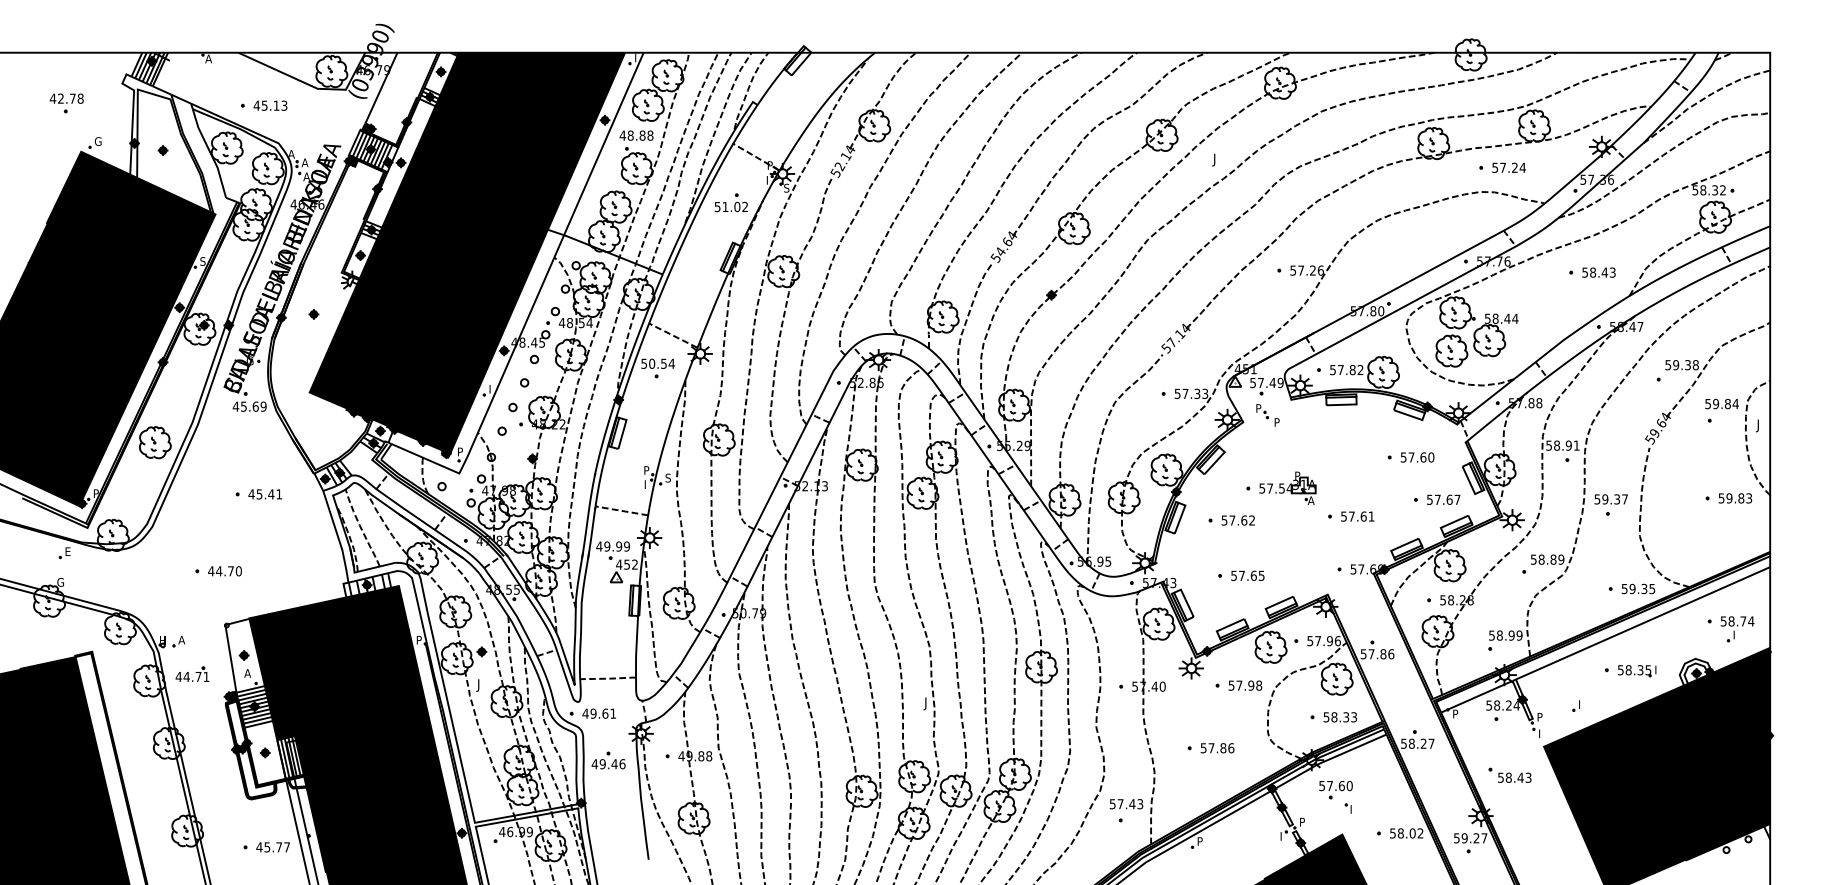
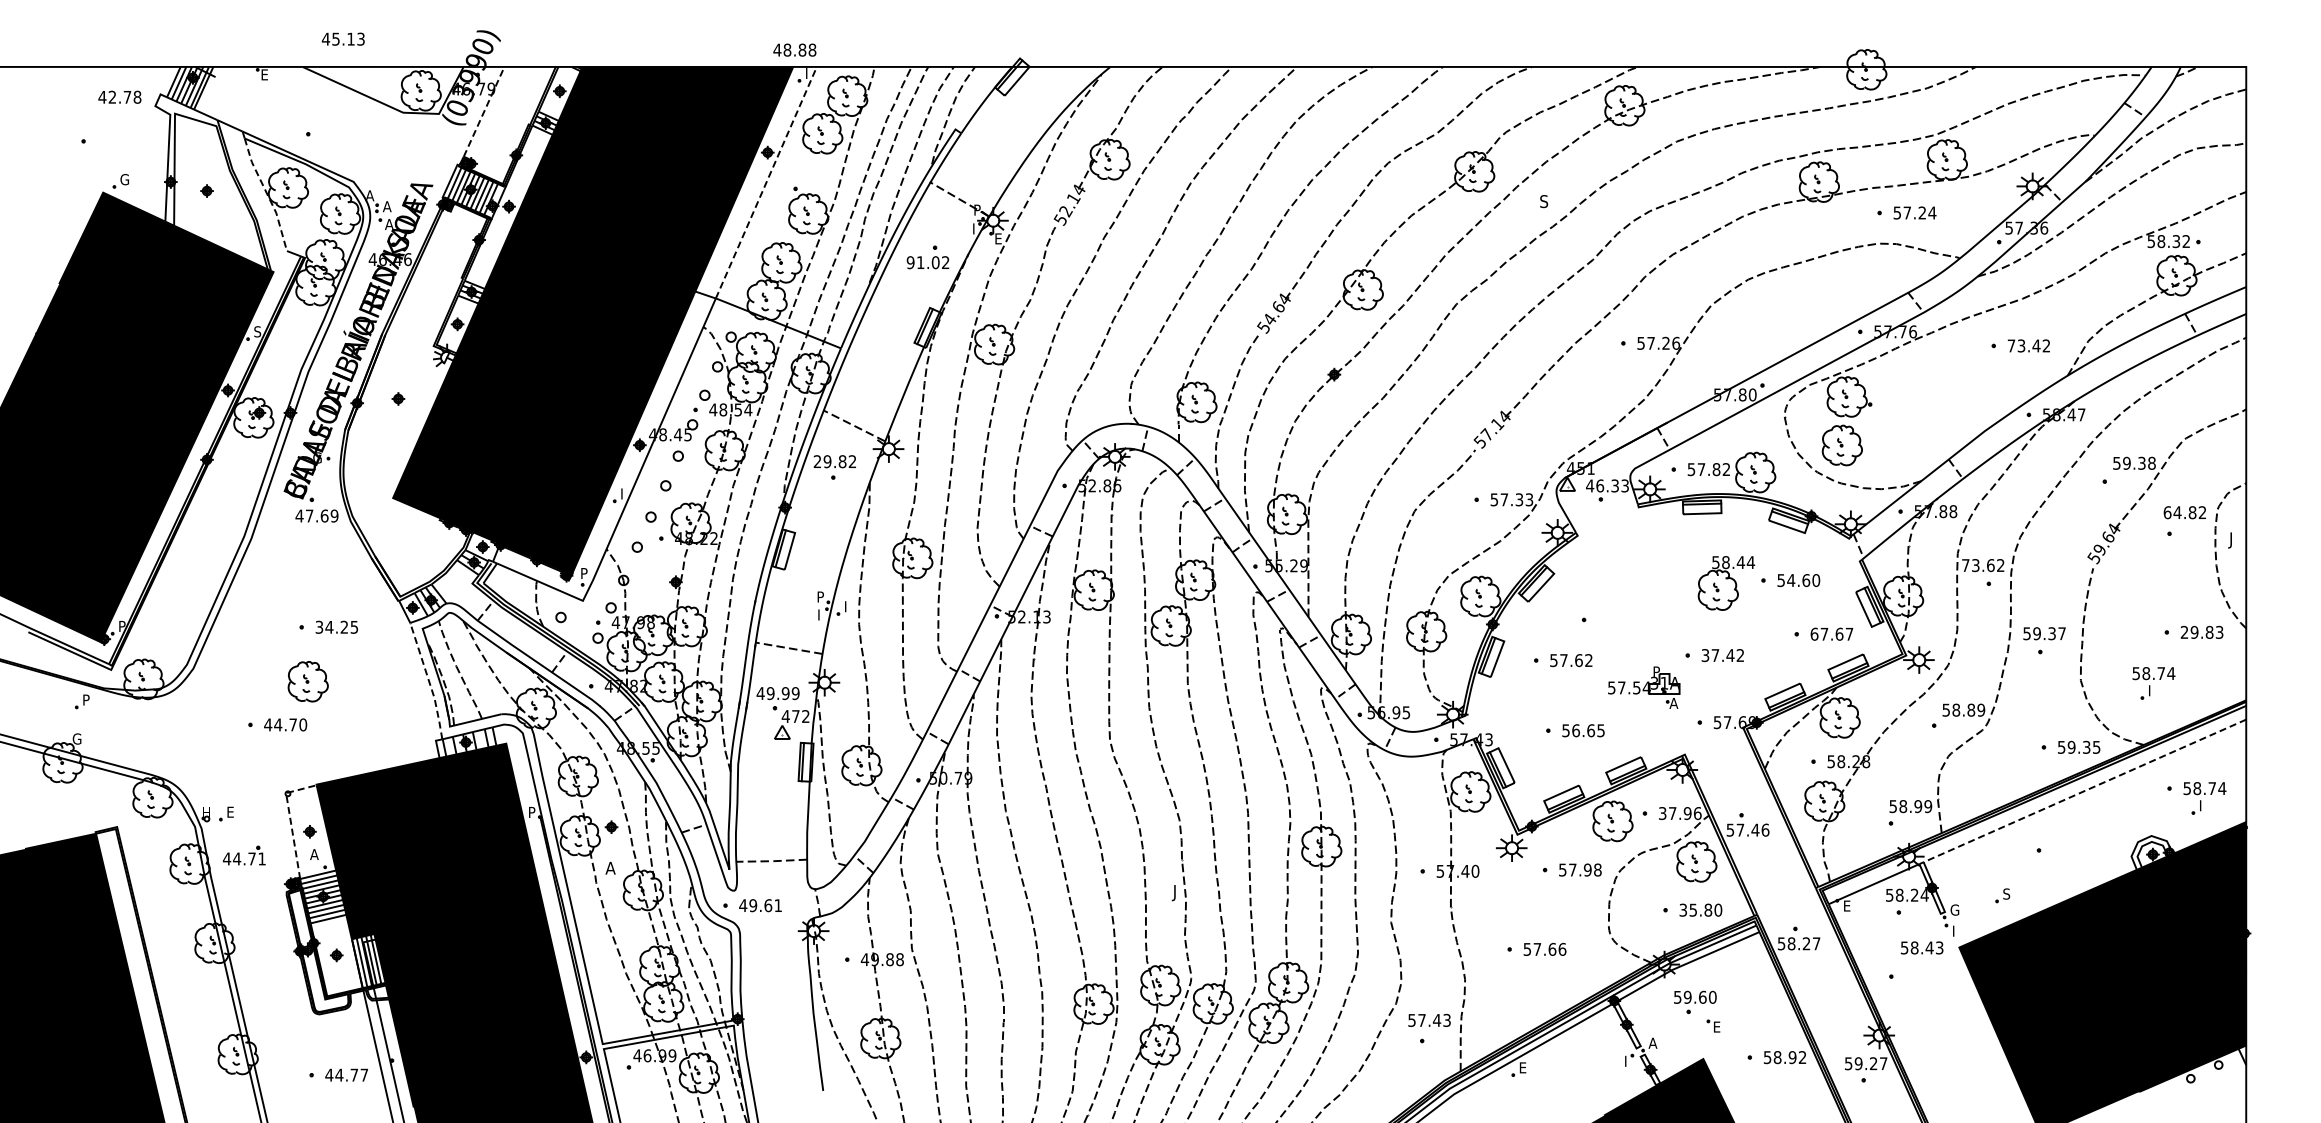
text: (208, 58) -> (264, 74), A -> E
line: (381, 87) -> (484, 111), solid -> dashed
text: (66, 98) -> (119, 96), moved
text: (269, 105) -> (342, 38), moved
text: (636, 135) -> (794, 49), moved
line: (603, 143) -> (766, 182), solid -> dashed
line: (210, 153) -> (267, 194), solid -> dashed
text: (1216, 160) -> (1543, 203), J -> S
text: (786, 187) -> (998, 238), S -> E
text: (717, 206) -> (910, 262), 51.02 -> 91.02
text: (1598, 272) -> (2028, 345), 58.43 -> 73.42
part: (1496, 335) -> (1726, 583), moved
text: (657, 363) -> (834, 461), 50.54 -> 29.82
text: (1266, 382) -> (1607, 485), 57.49 -> 46.33
text: (1721, 403) -> (2184, 512), 59.84 -> 64.82
text: (243, 406) -> (309, 515), 45.69 -> 47.69
part: (1267, 414) -> (1608, 526), removed
part: (154, 442) -> (307, 681), moved
text: (1563, 445) -> (1983, 565), 58.91 -> 73.62
text: (1411, 457) -> (1791, 580), 57.60 -> 54.60
text: (667, 477) -> (847, 606), S -> I
part: (1288, 488) -> (1644, 687), moved
text: (265, 493) -> (336, 626), 45.41 -> 34.25
text: (1721, 497) -> (2184, 631), 59.83 -> 29.83
text: (1429, 499) -> (1814, 633), 57.67 -> 67.67
text: (1358, 516) -> (1723, 655), 57.61 -> 37.42
line: (338, 537) -> (429, 681), solid -> dashed
part: (1697, 538) -> (2153, 683), added
text: (68, 551) -> (86, 699), E -> P
text: (626, 564) -> (795, 716), 452 -> 472
text: (1242, 575) -> (1576, 730), 57.65 -> 56.65
line: (1642, 623) -> (2084, 791), solid -> dashed
text: (181, 639) -> (230, 811), A -> E
text: (1310, 641) -> (1662, 813), 57.96 -> 37.96
line: (228, 645) -> (290, 819), solid -> dashed
text: (1383, 653) -> (1755, 829), 57.86 -> 57.46
part: (1637, 671) -> (2077, 851), removed
text: (480, 685) -> (609, 869), J -> A
text: (1581, 704) -> (2006, 893), I -> S
text: (1455, 713) -> (1847, 905), P -> E
text: (1340, 716) -> (1701, 909), 58.33 -> 35.80
text: (1540, 716) -> (1954, 909), P -> G
text: (1223, 748) -> (1552, 949), 57.86 -> 57.66
part: (607, 760) -> (771, 965), removed
text: (1515, 777) -> (1922, 947), moved
text: (1329, 785) -> (1687, 996), 57.60 -> 59.60
text: (1353, 808) -> (1717, 1026), I -> E
text: (1302, 821) -> (1652, 1042), P -> A
text: (1412, 833) -> (1792, 1057), 58.02 -> 58.92
text: (1200, 841) -> (1523, 1067), P -> E
text: (267, 846) -> (339, 1074), 45.77 -> 44.77

